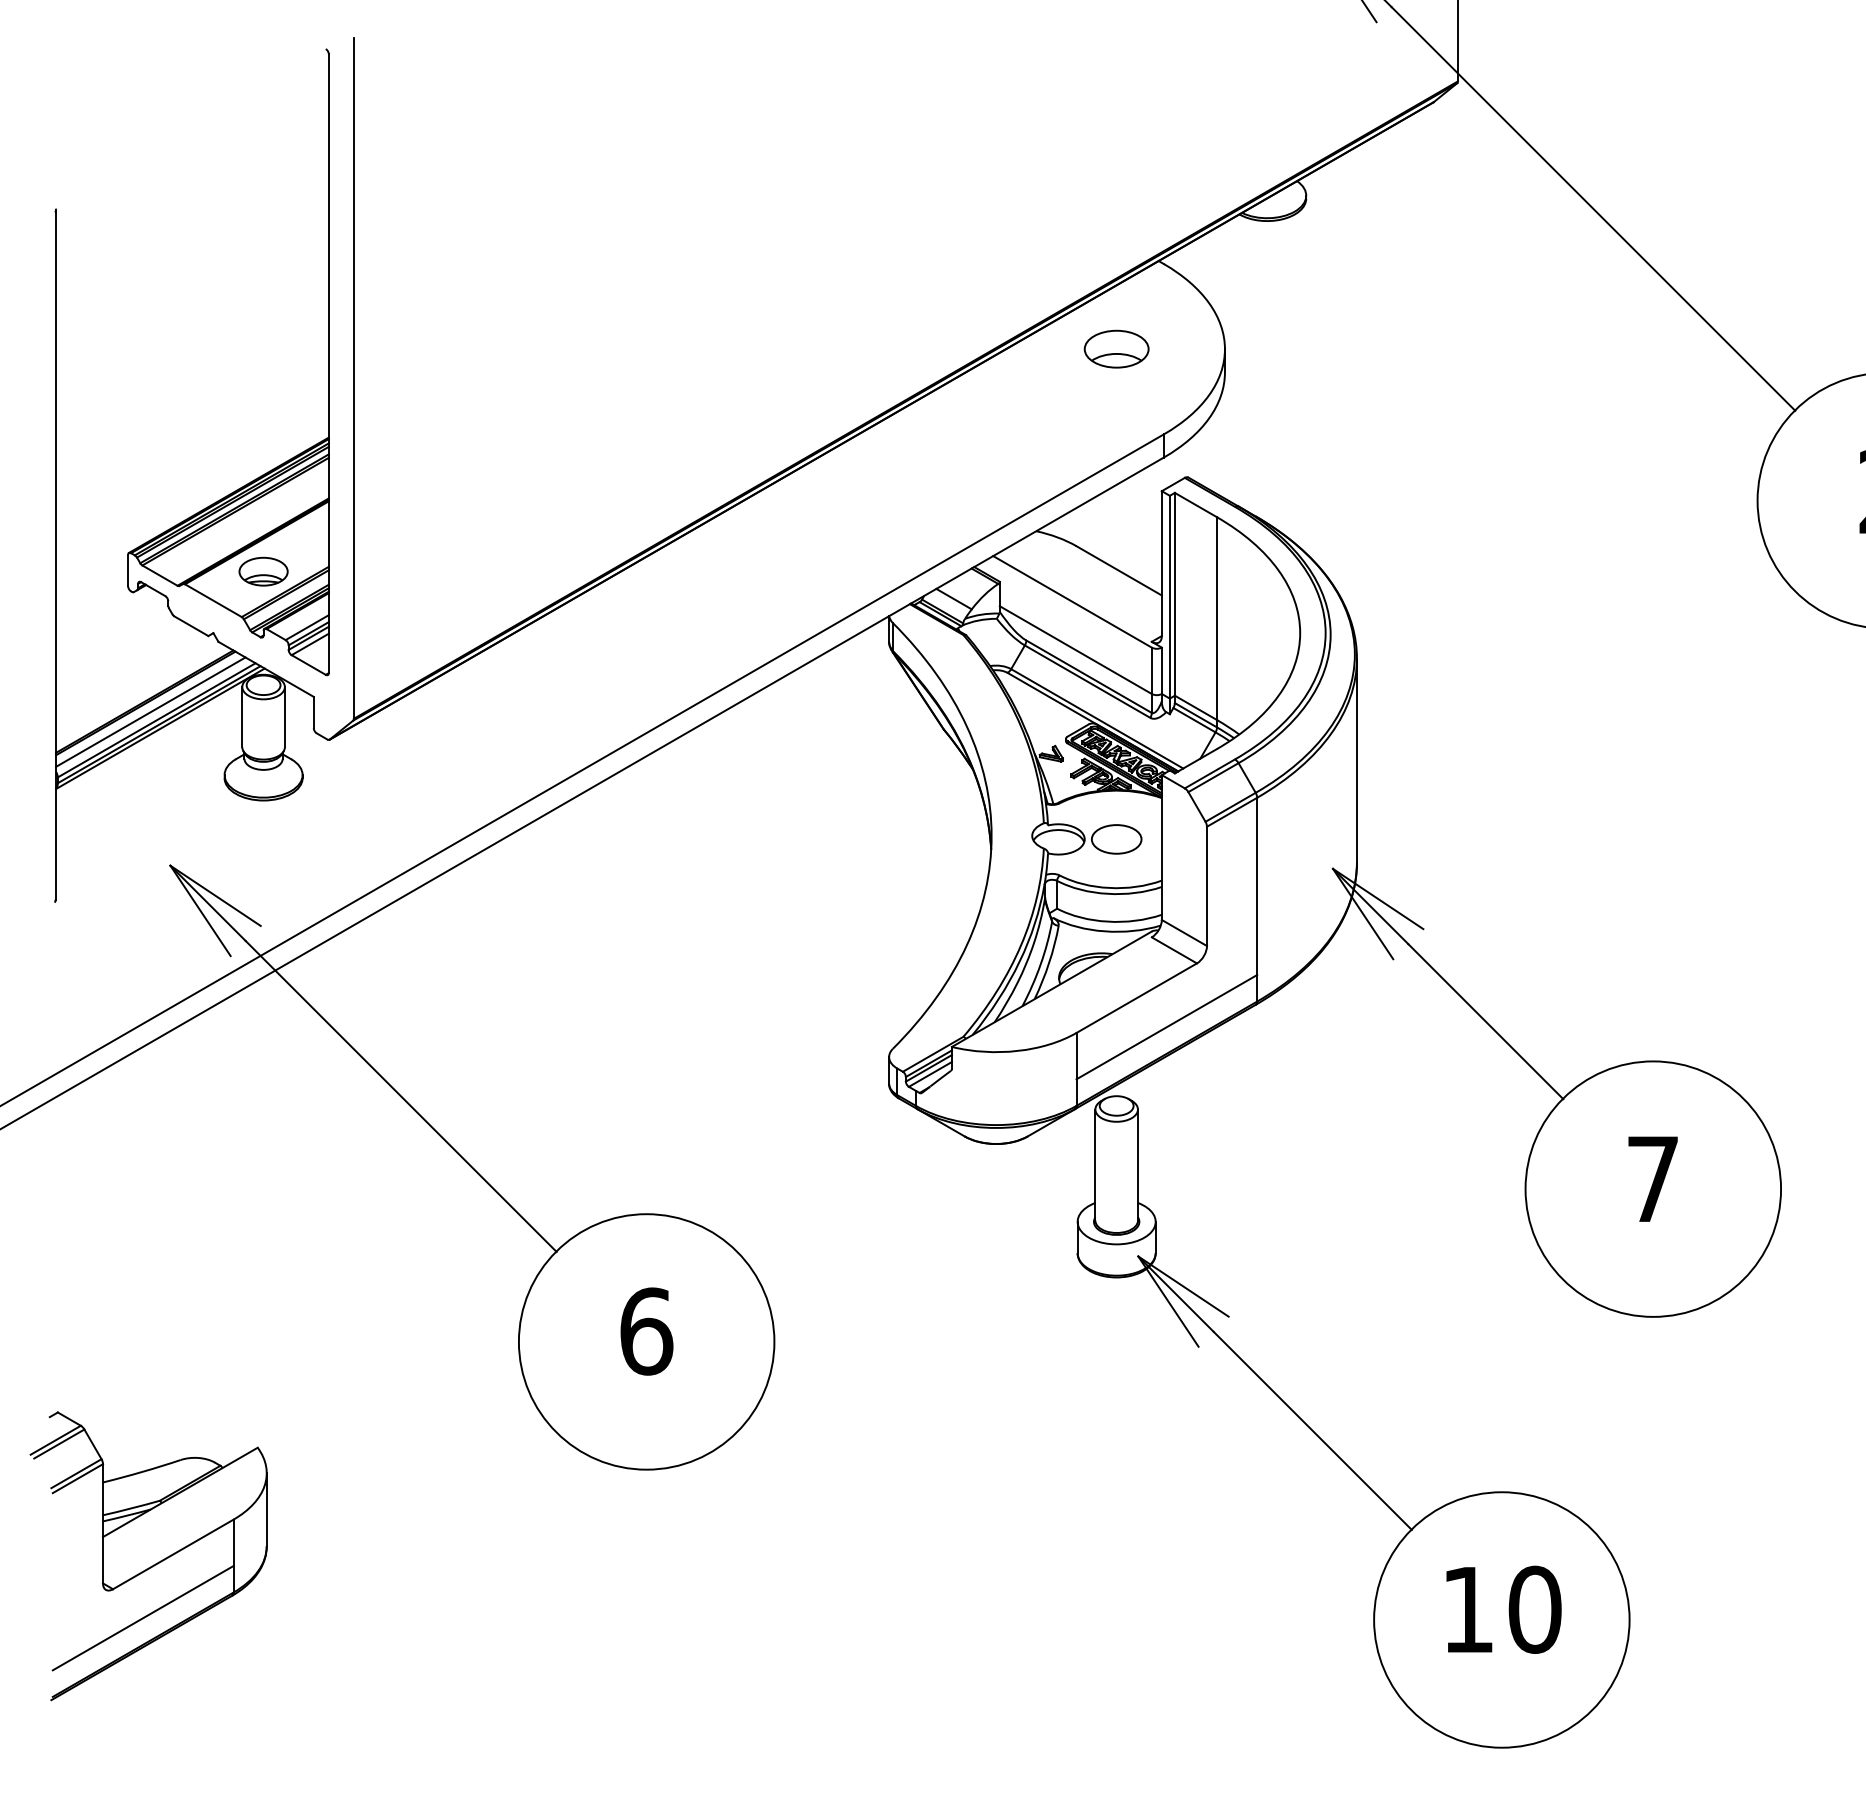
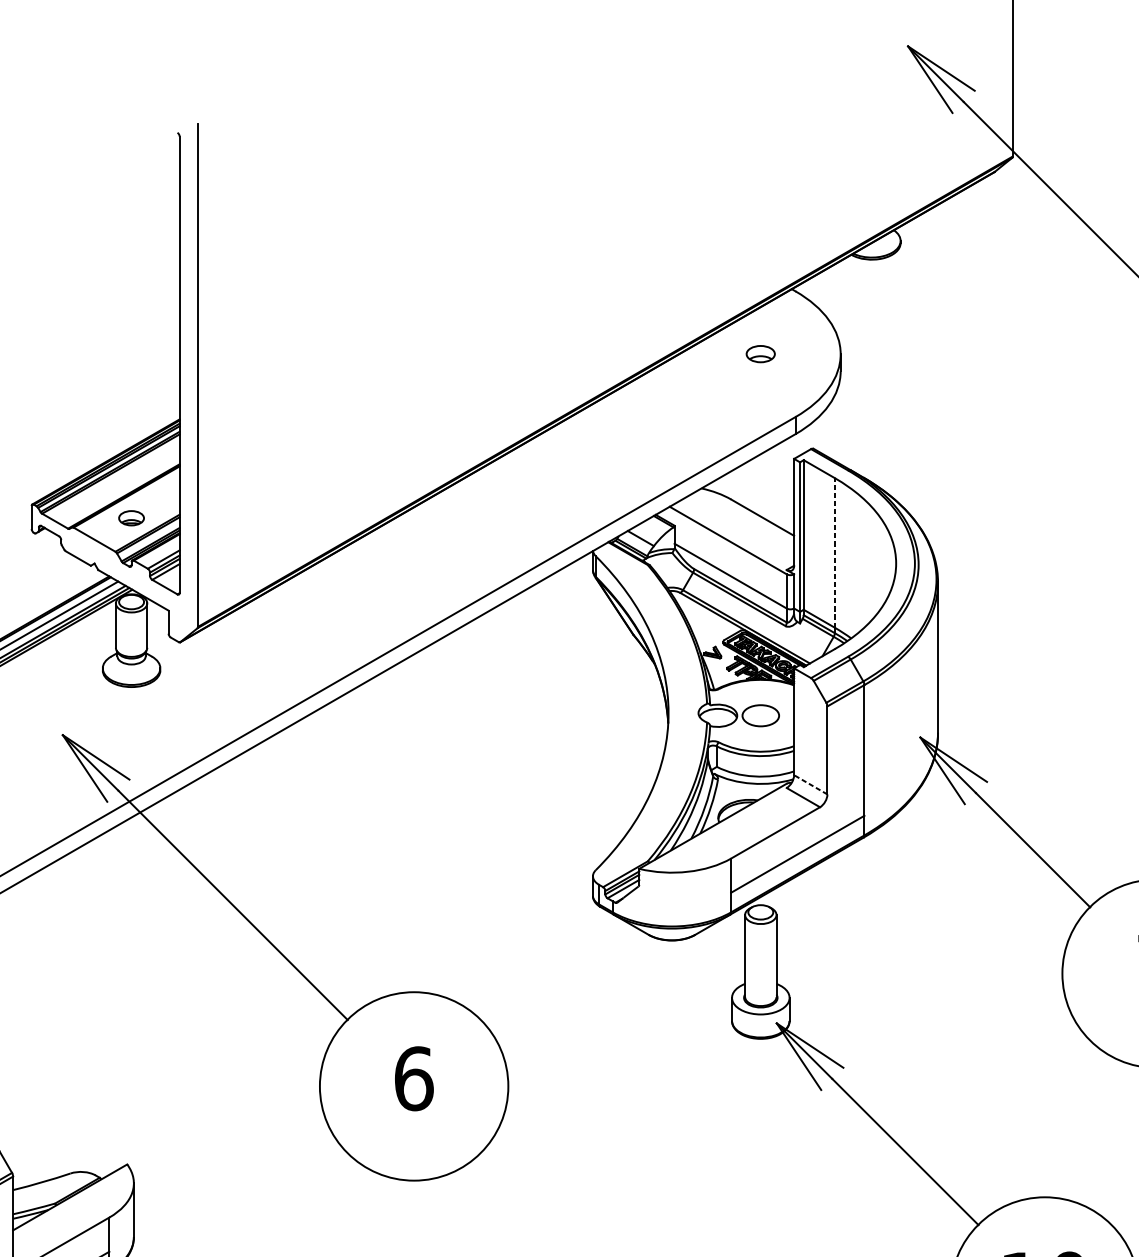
part: (1116, 348) -> (760, 353), size x0.6
part: (263, 571) -> (131, 518), size x0.7
line: (1217, 618) -> (835, 552), solid -> dashed
line: (1184, 932) -> (810, 784), solid -> dashed

